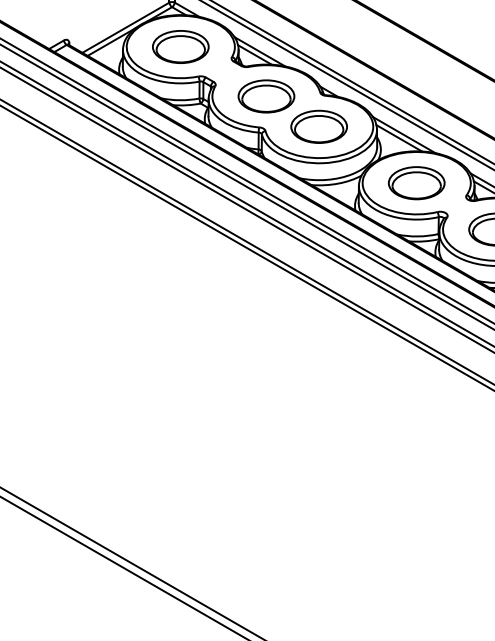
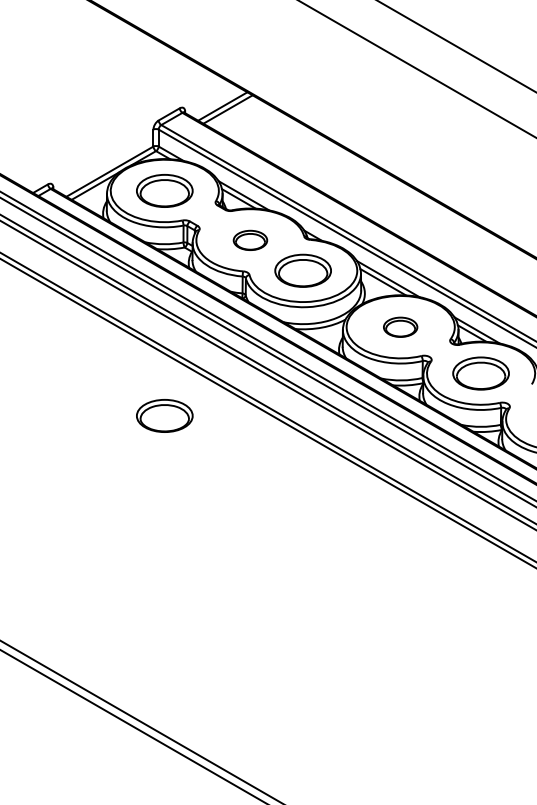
part: (266, 96) -> (250, 240), size x0.6
part: (416, 183) -> (400, 327), size x0.6
part: (180, 271) -> (164, 415), added

